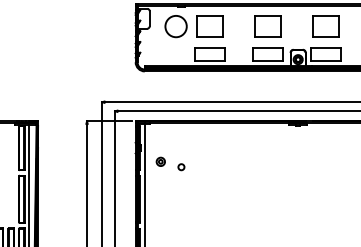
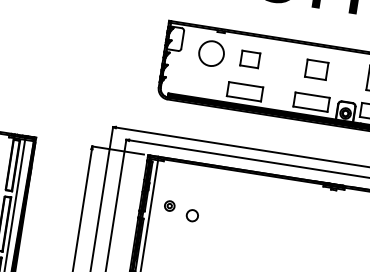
part: (209, 26) -> (249, 59), size x0.6
part: (267, 26) -> (316, 69), size x0.7
circle: (181, 167) -> (192, 216), size x1.6

